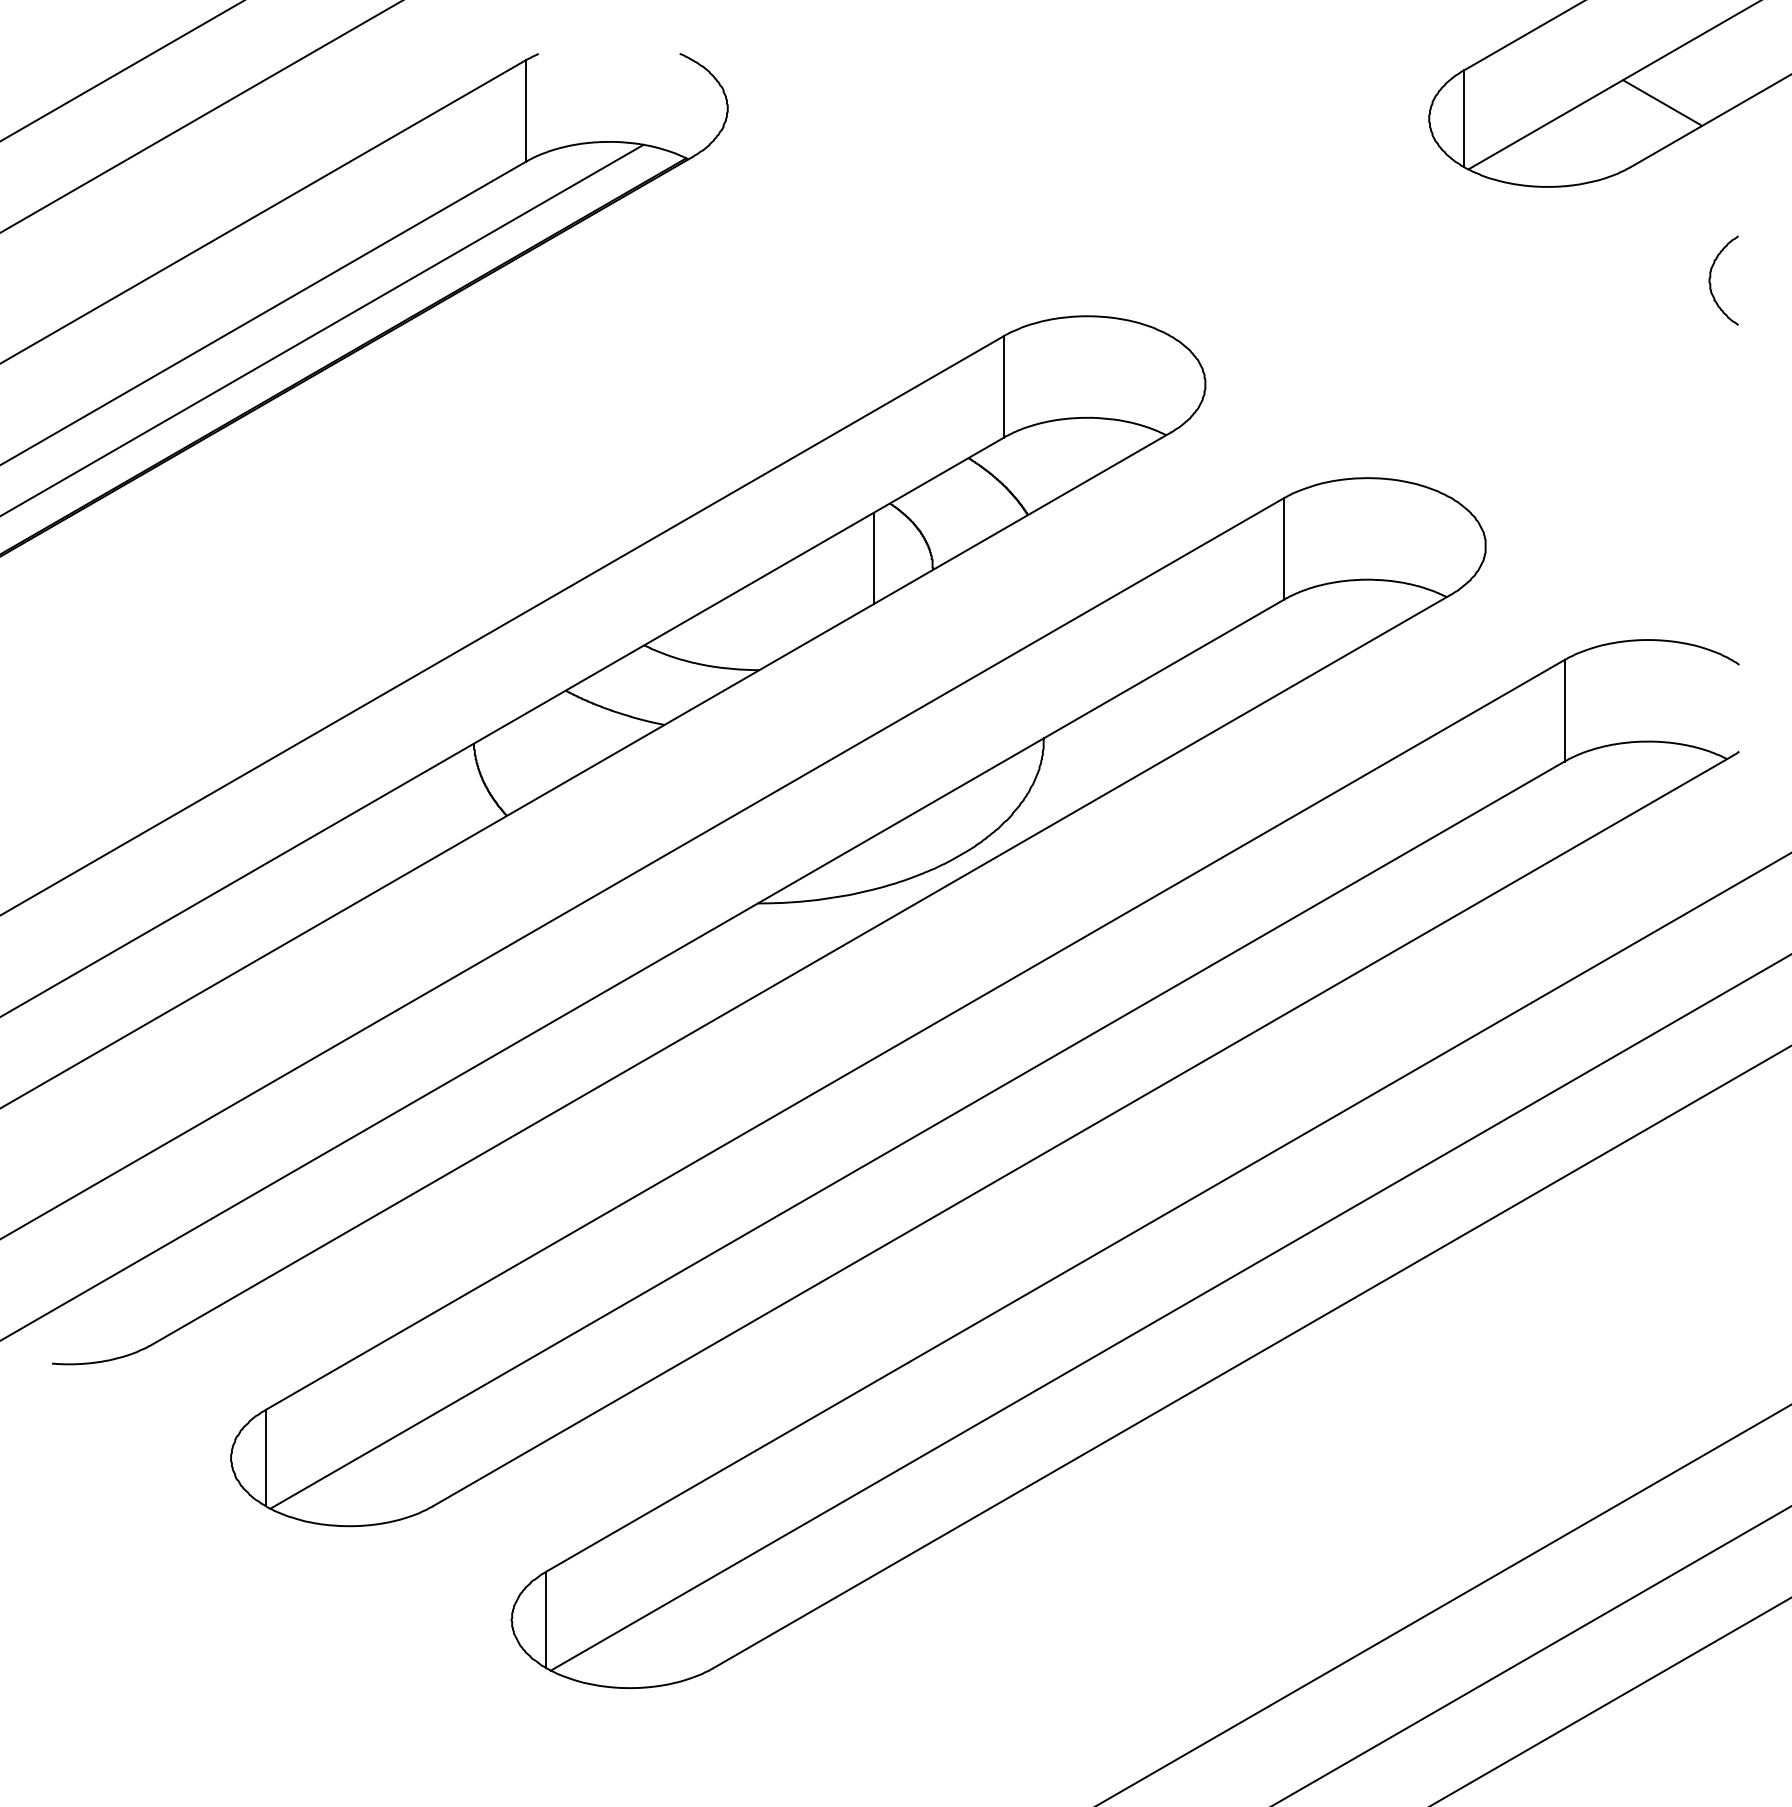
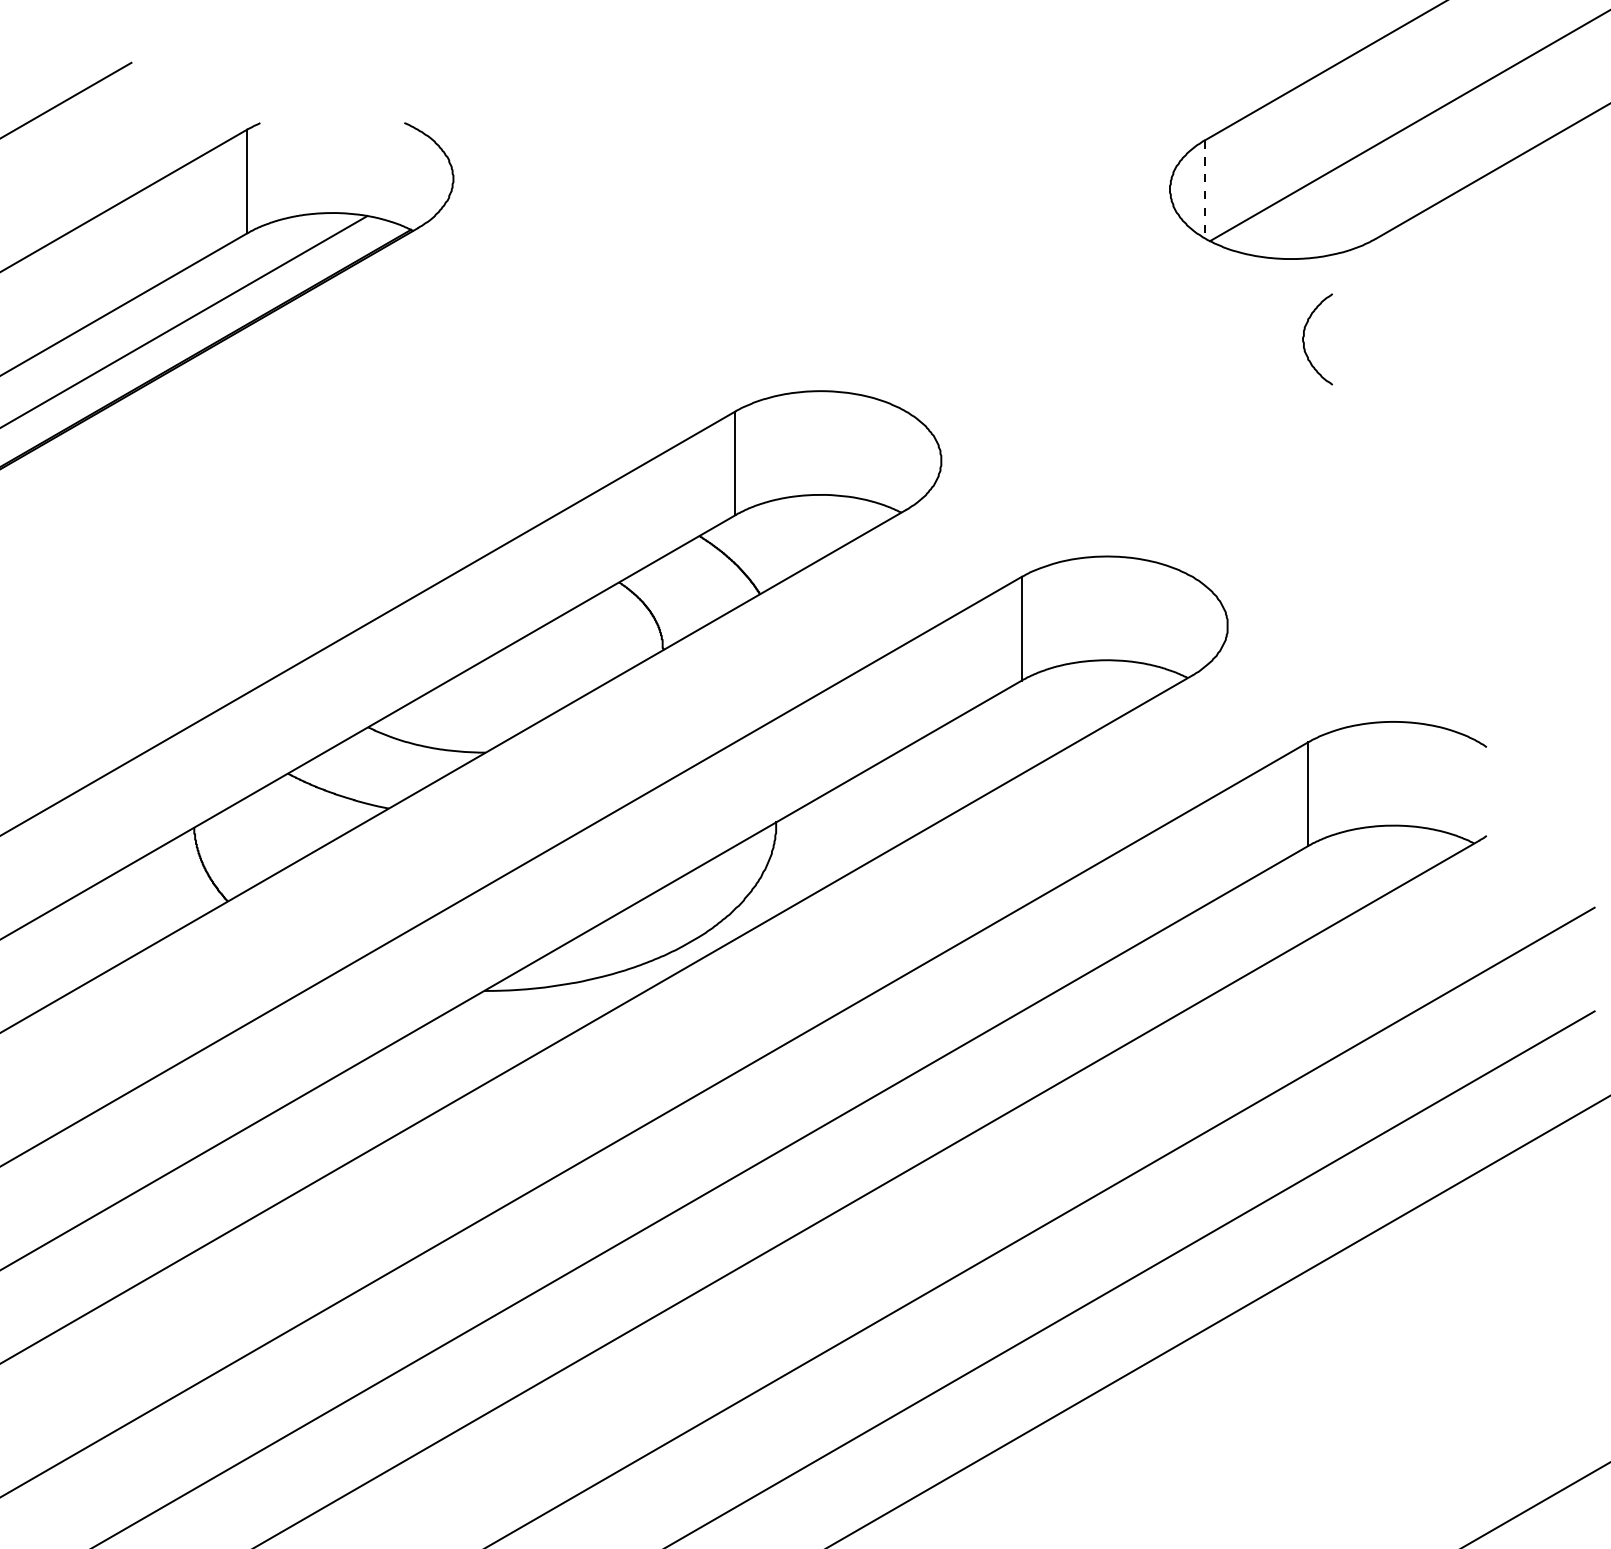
line: (1662, 102) -> (1408, 172), removed
line: (1463, 119) -> (1205, 190), solid -> dashed
curve: (1711, 277) -> (1305, 336), moved
line: (873, 558) -> (602, 638), removed

